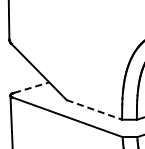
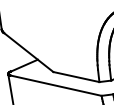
line: (32, 87) -> (24, 65), dashed -> solid
line: (94, 110) -> (76, 77), dashed -> solid

